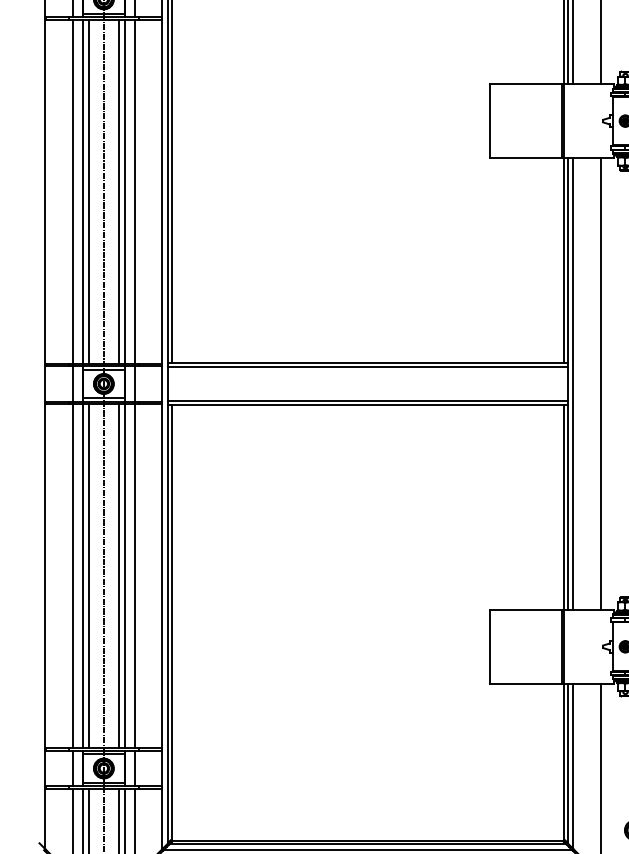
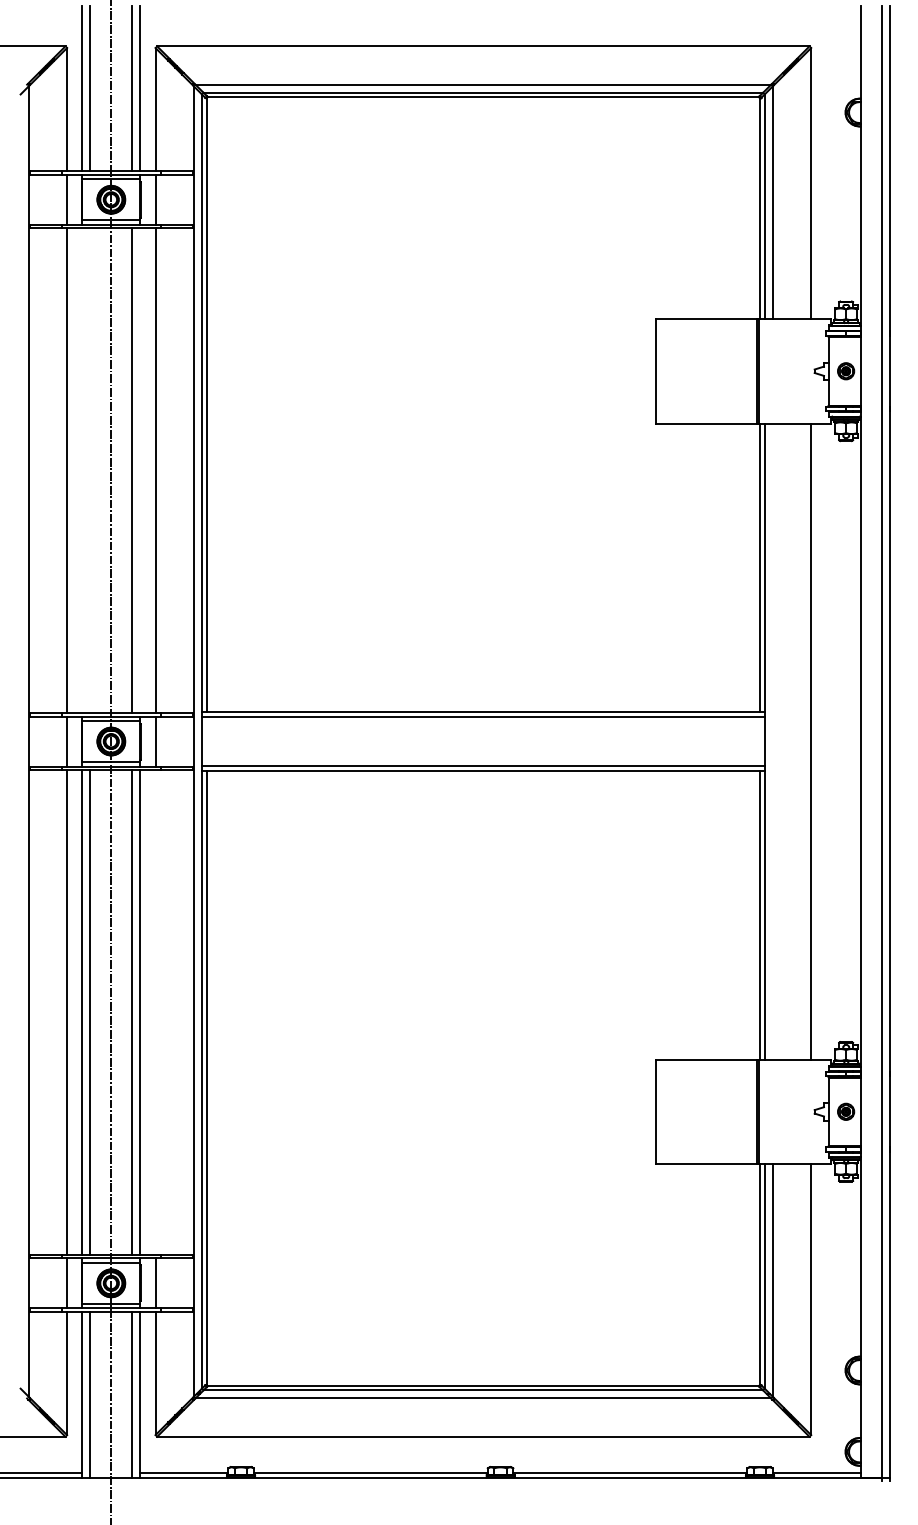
line: (83, 191) -> (82, 470), removed
line: (89, 191) -> (90, 470), removed
line: (124, 191) -> (140, 470), removed
line: (573, 383) -> (772, 741), removed
line: (135, 576) -> (155, 1012), removed

